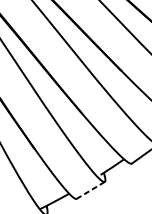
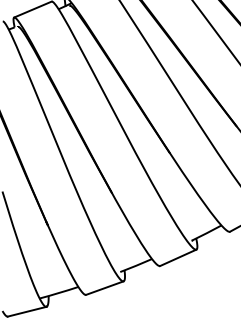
line: (90, 190) -> (104, 288), dashed -> solid

